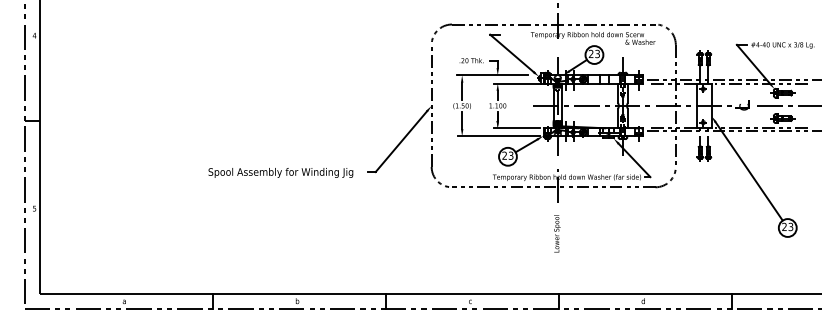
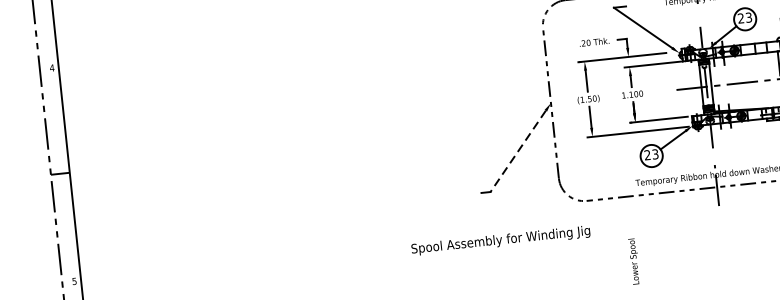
line: (401, 141) -> (518, 150), solid -> dashed
text: (280, 172) -> (500, 240), moved
text: (557, 233) -> (634, 260), moved

